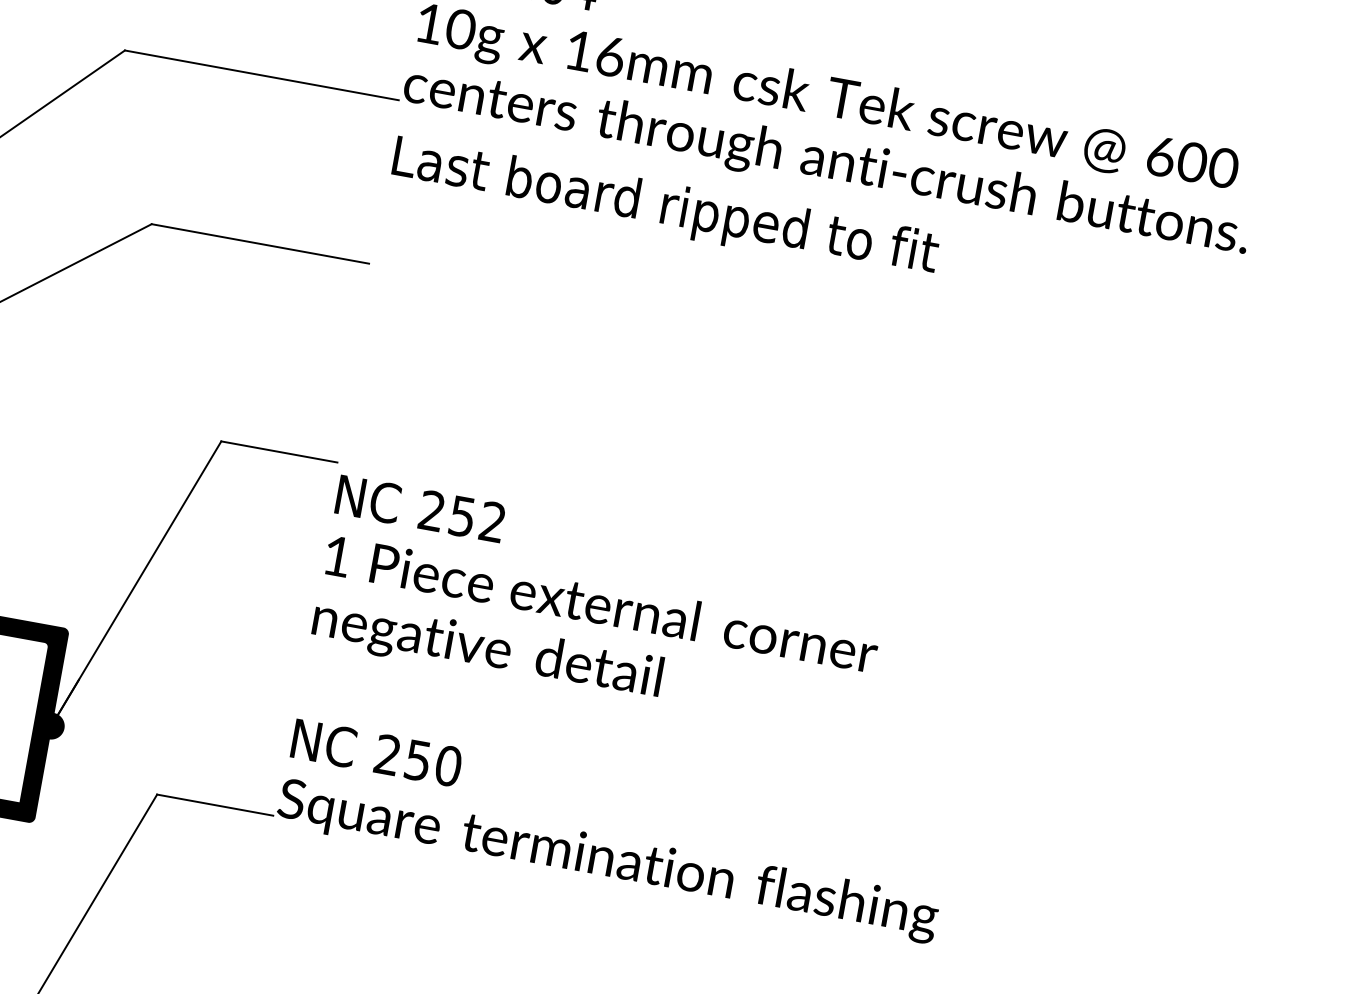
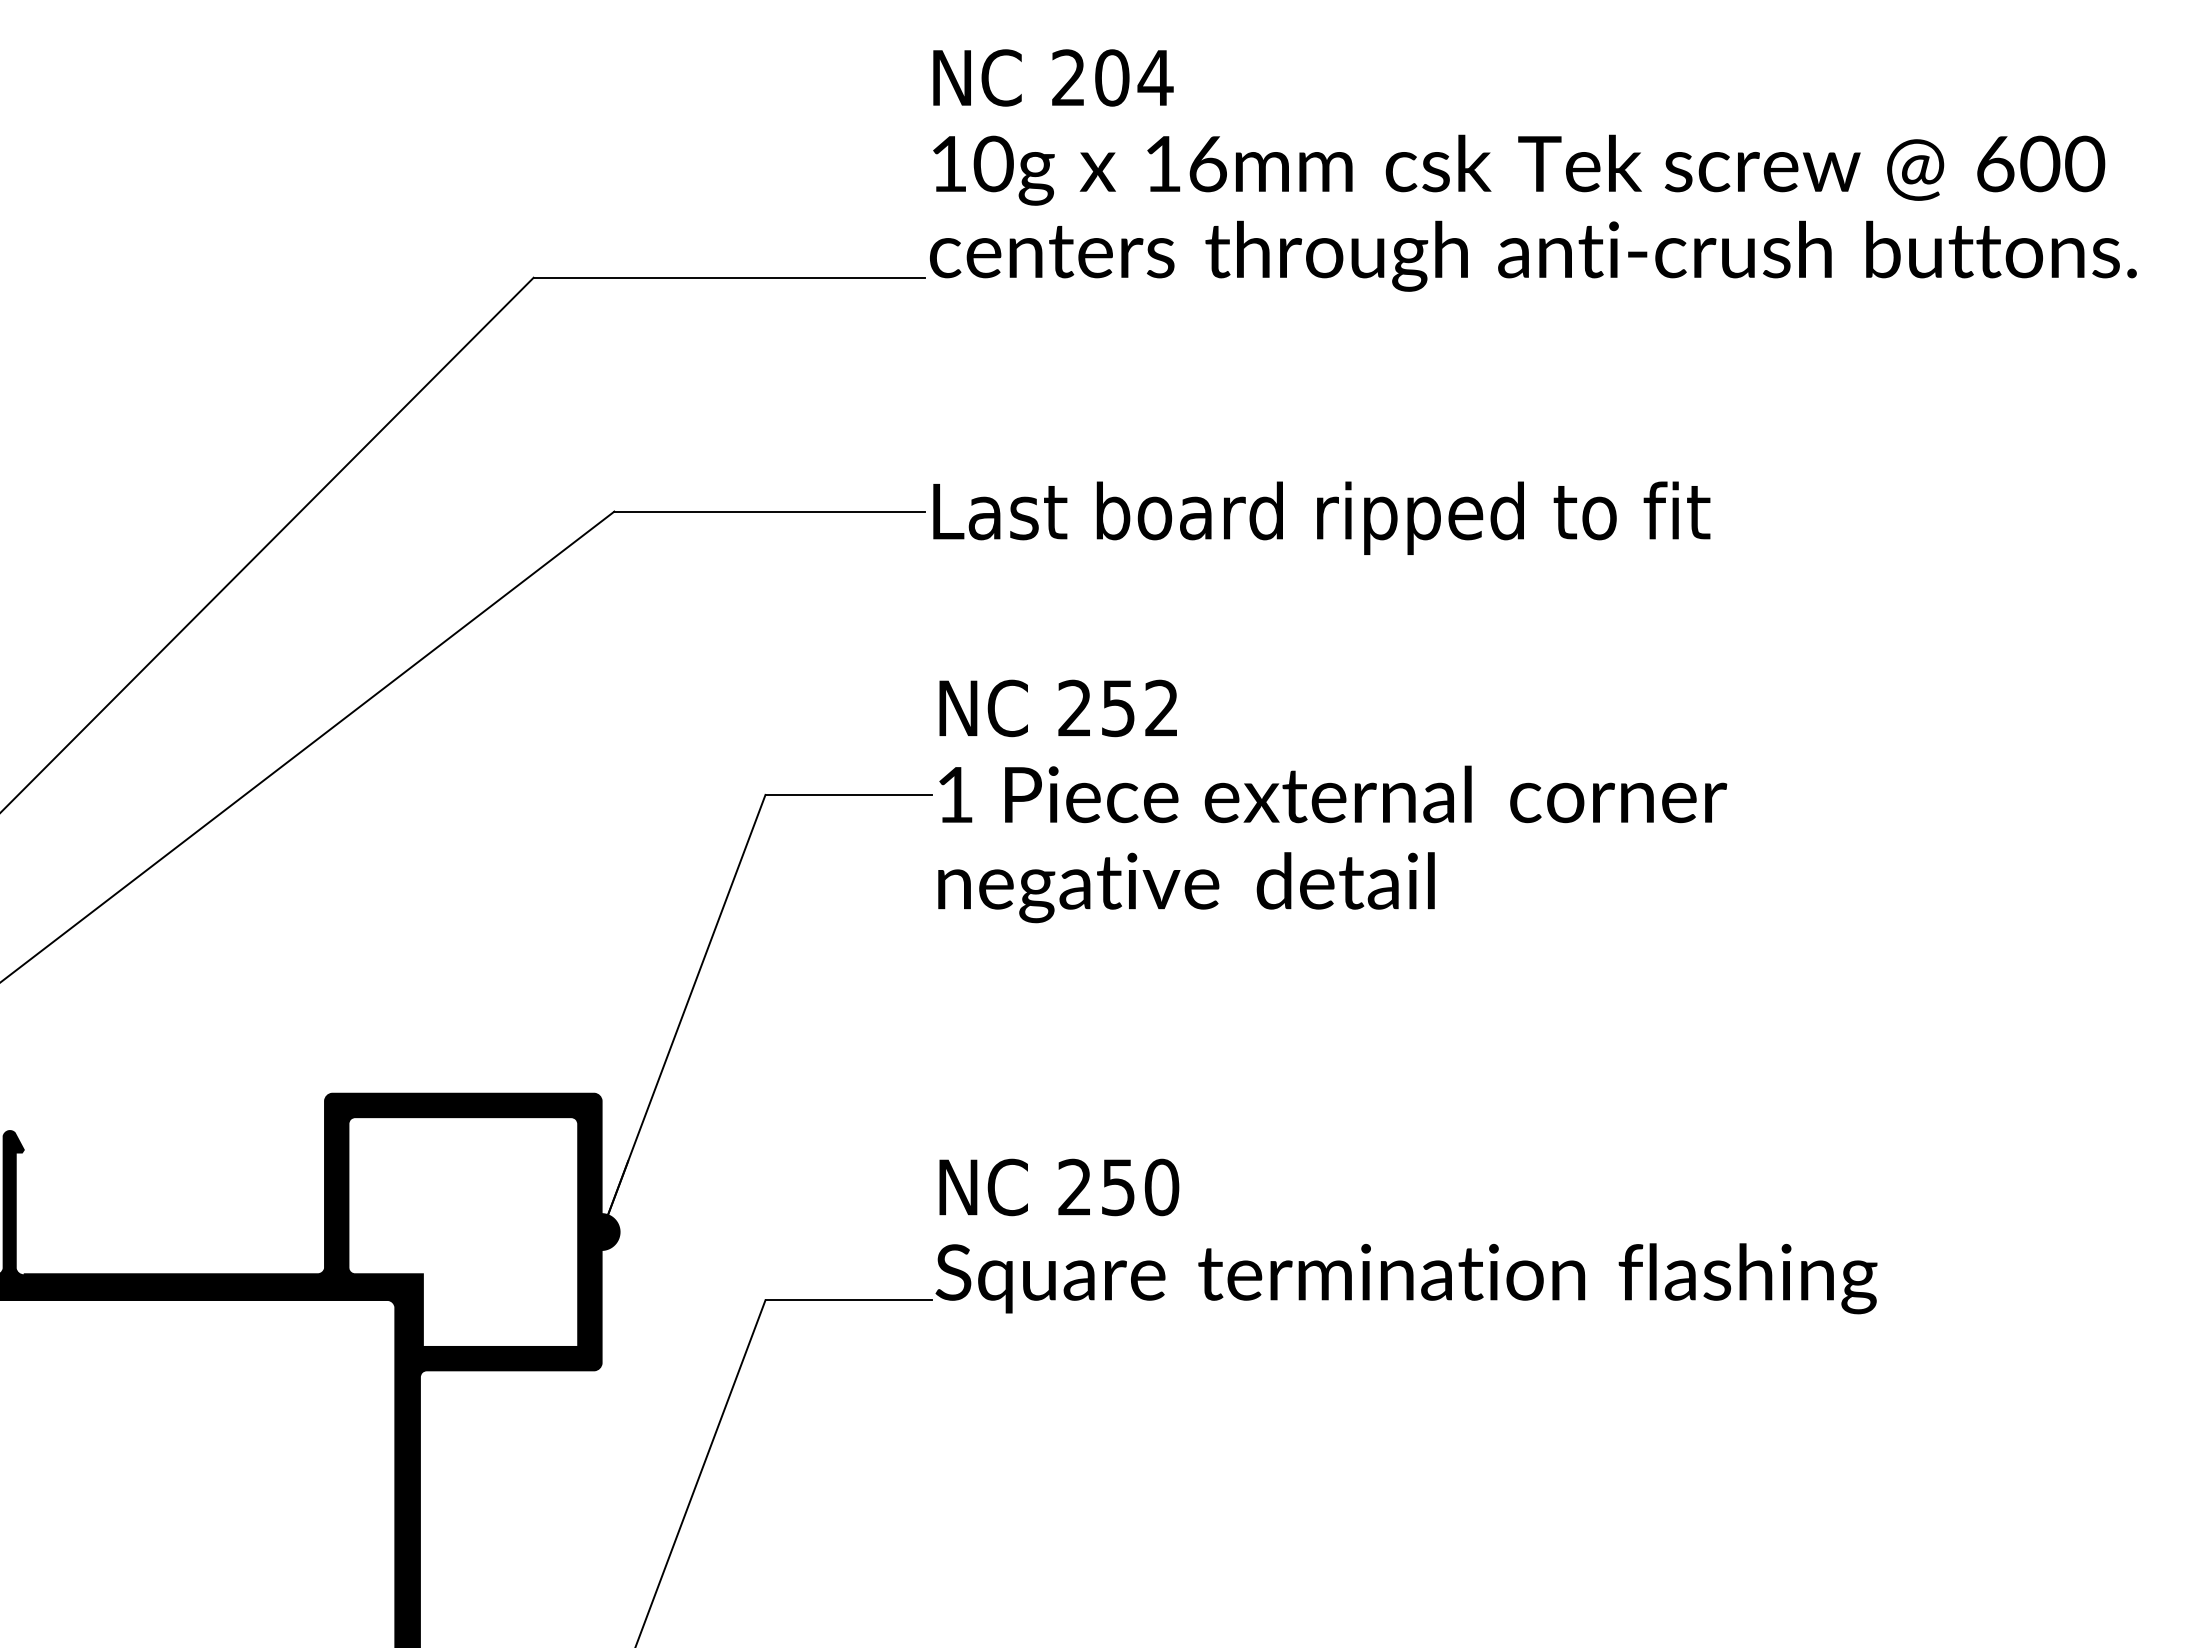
text: (665, 208) -> (1321, 517), moved
text: (600, 608) -> (1332, 801), moved

